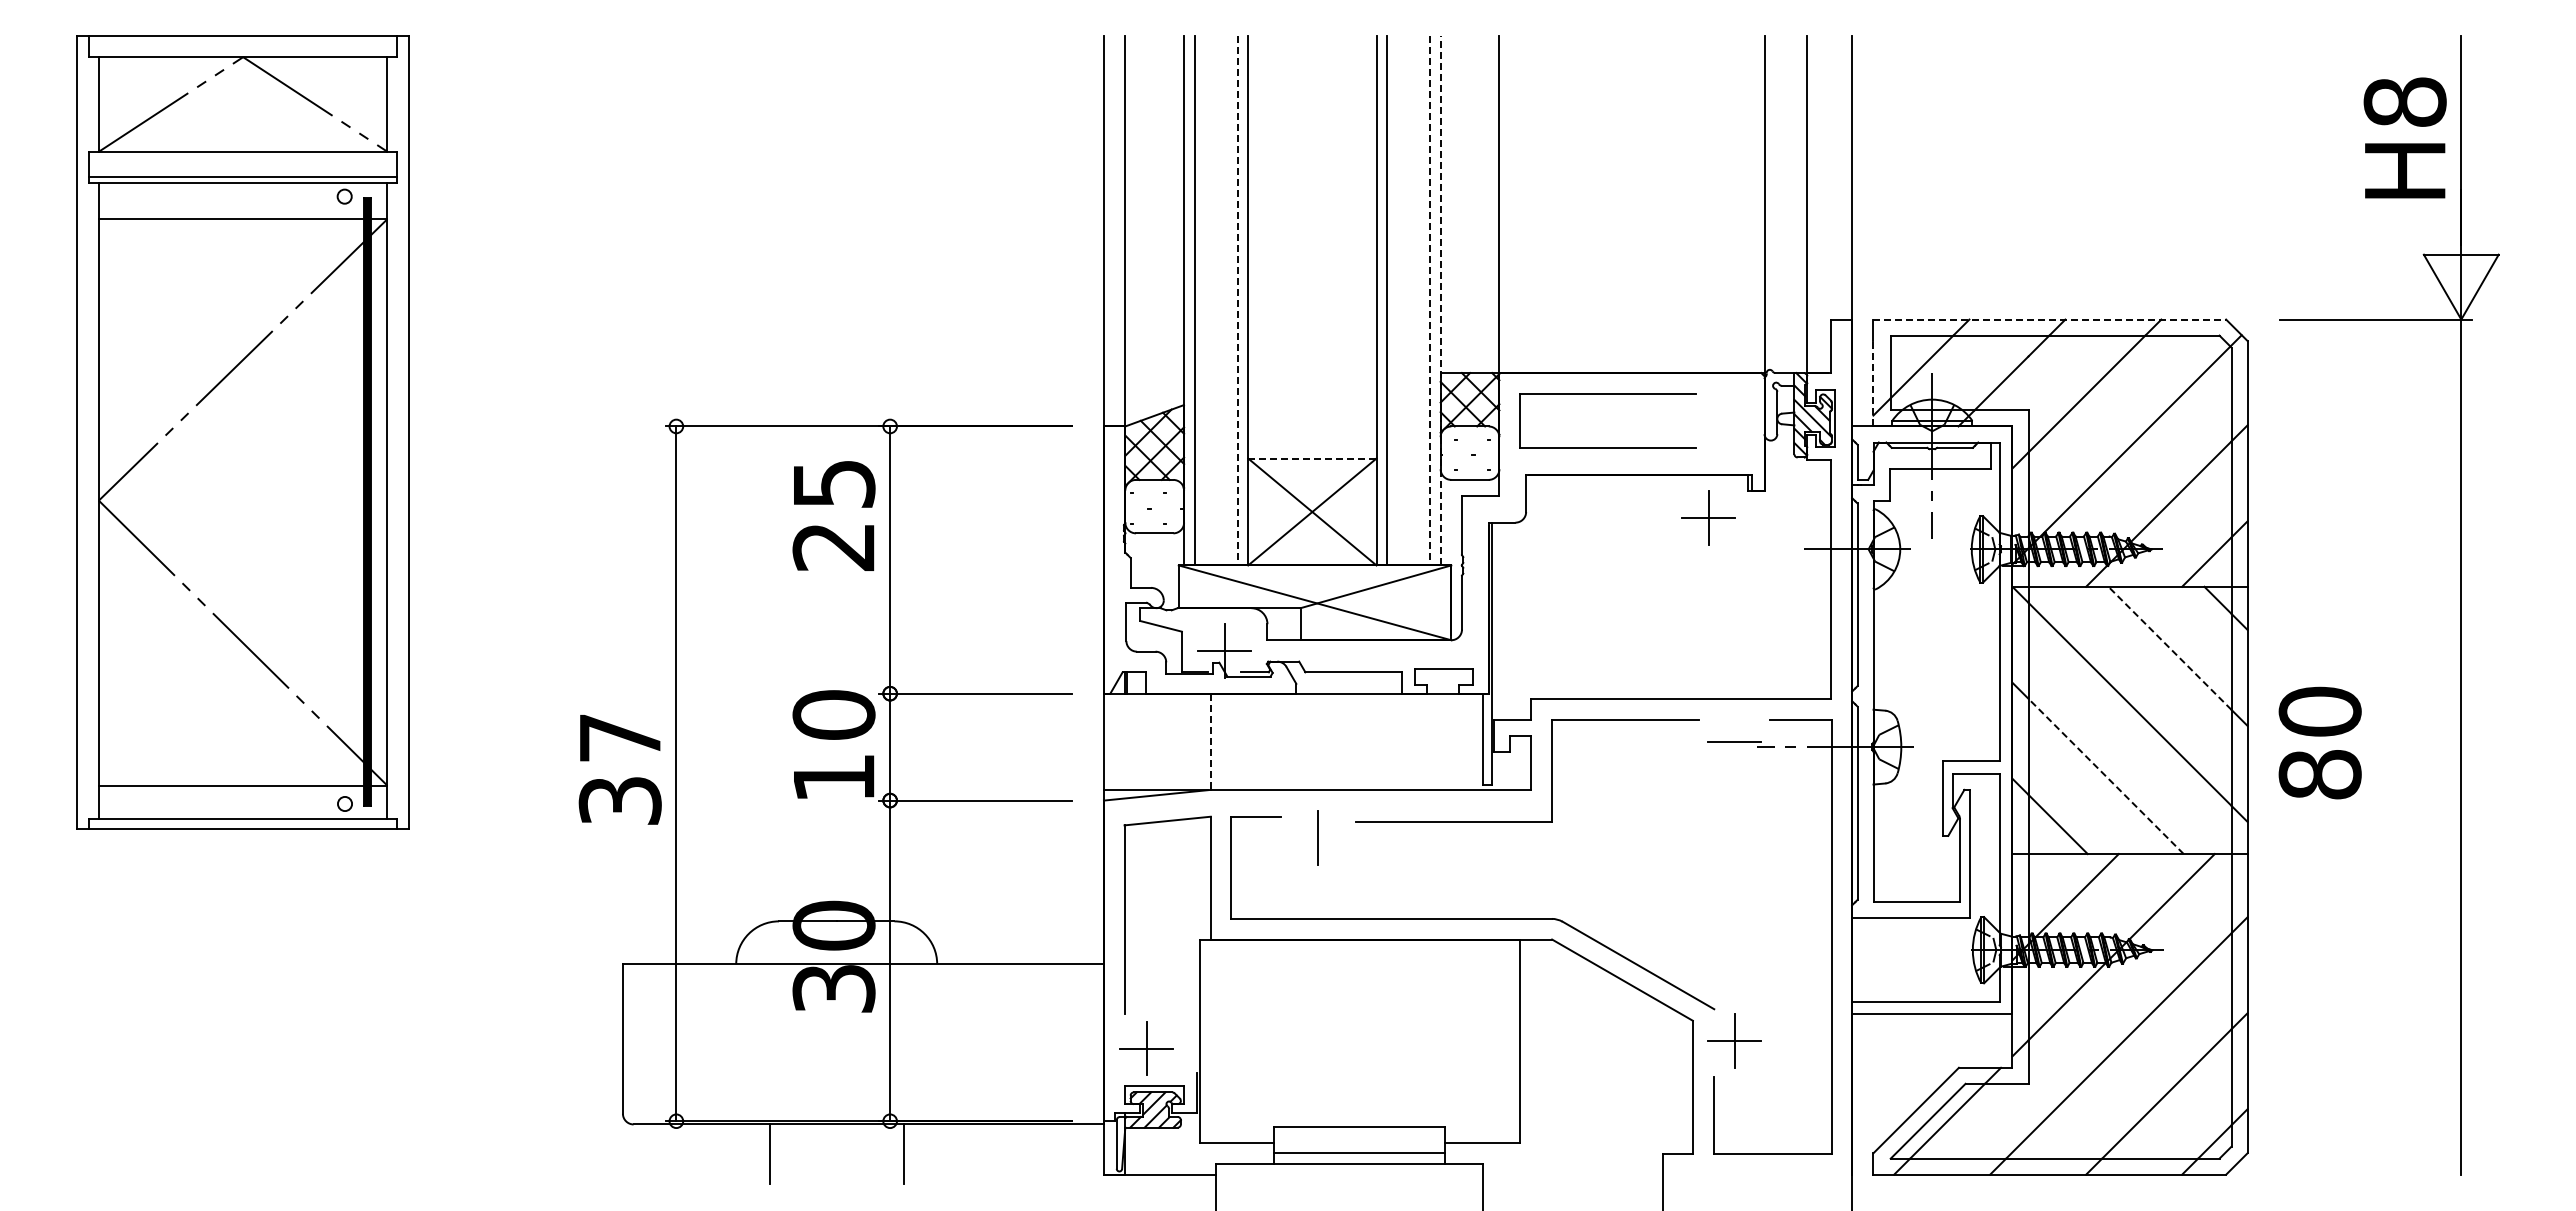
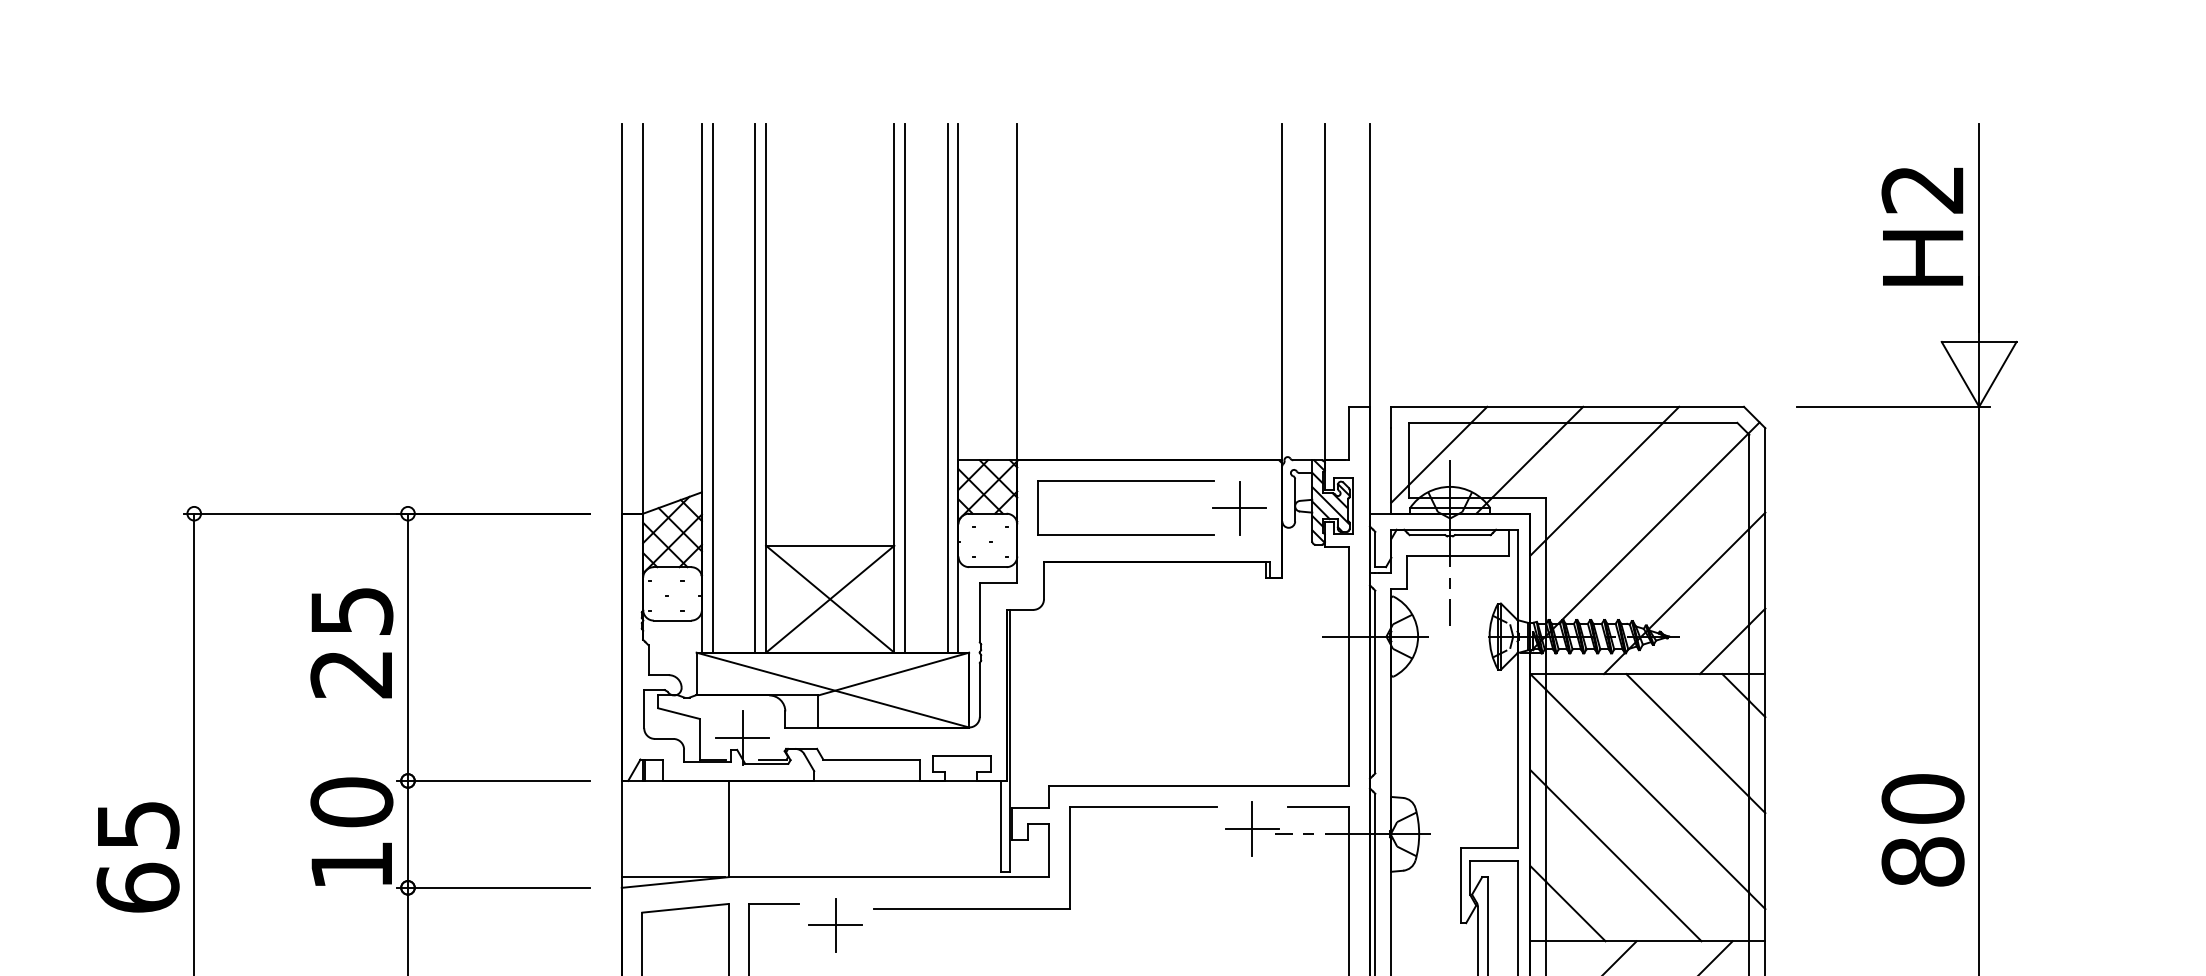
text: (2404, 101) -> (1922, 188), H8 -> H2
line: (1237, 300) -> (755, 387), dashed -> solid
line: (1429, 300) -> (947, 387), dashed -> solid
line: (1440, 300) -> (958, 387), dashed -> solid
line: (2050, 319) -> (1568, 406), dashed -> solid
line: (1873, 383) -> (1391, 470), dashed -> solid
line: (1312, 458) -> (830, 545), dashed -> solid
text: (833, 515) -> (351, 642), moved
part: (1708, 517) -> (1239, 507), moved
line: (2169, 648) -> (1687, 735), dashed -> solid
line: (1734, 741) -> (1252, 828), added
line: (1210, 742) -> (728, 829), dashed -> solid
text: (2319, 742) -> (1922, 829), moved
text: (619, 769) -> (137, 856), 37 -> 65
line: (2106, 776) -> (1624, 863), dashed -> solid
line: (1317, 837) -> (835, 924), added

